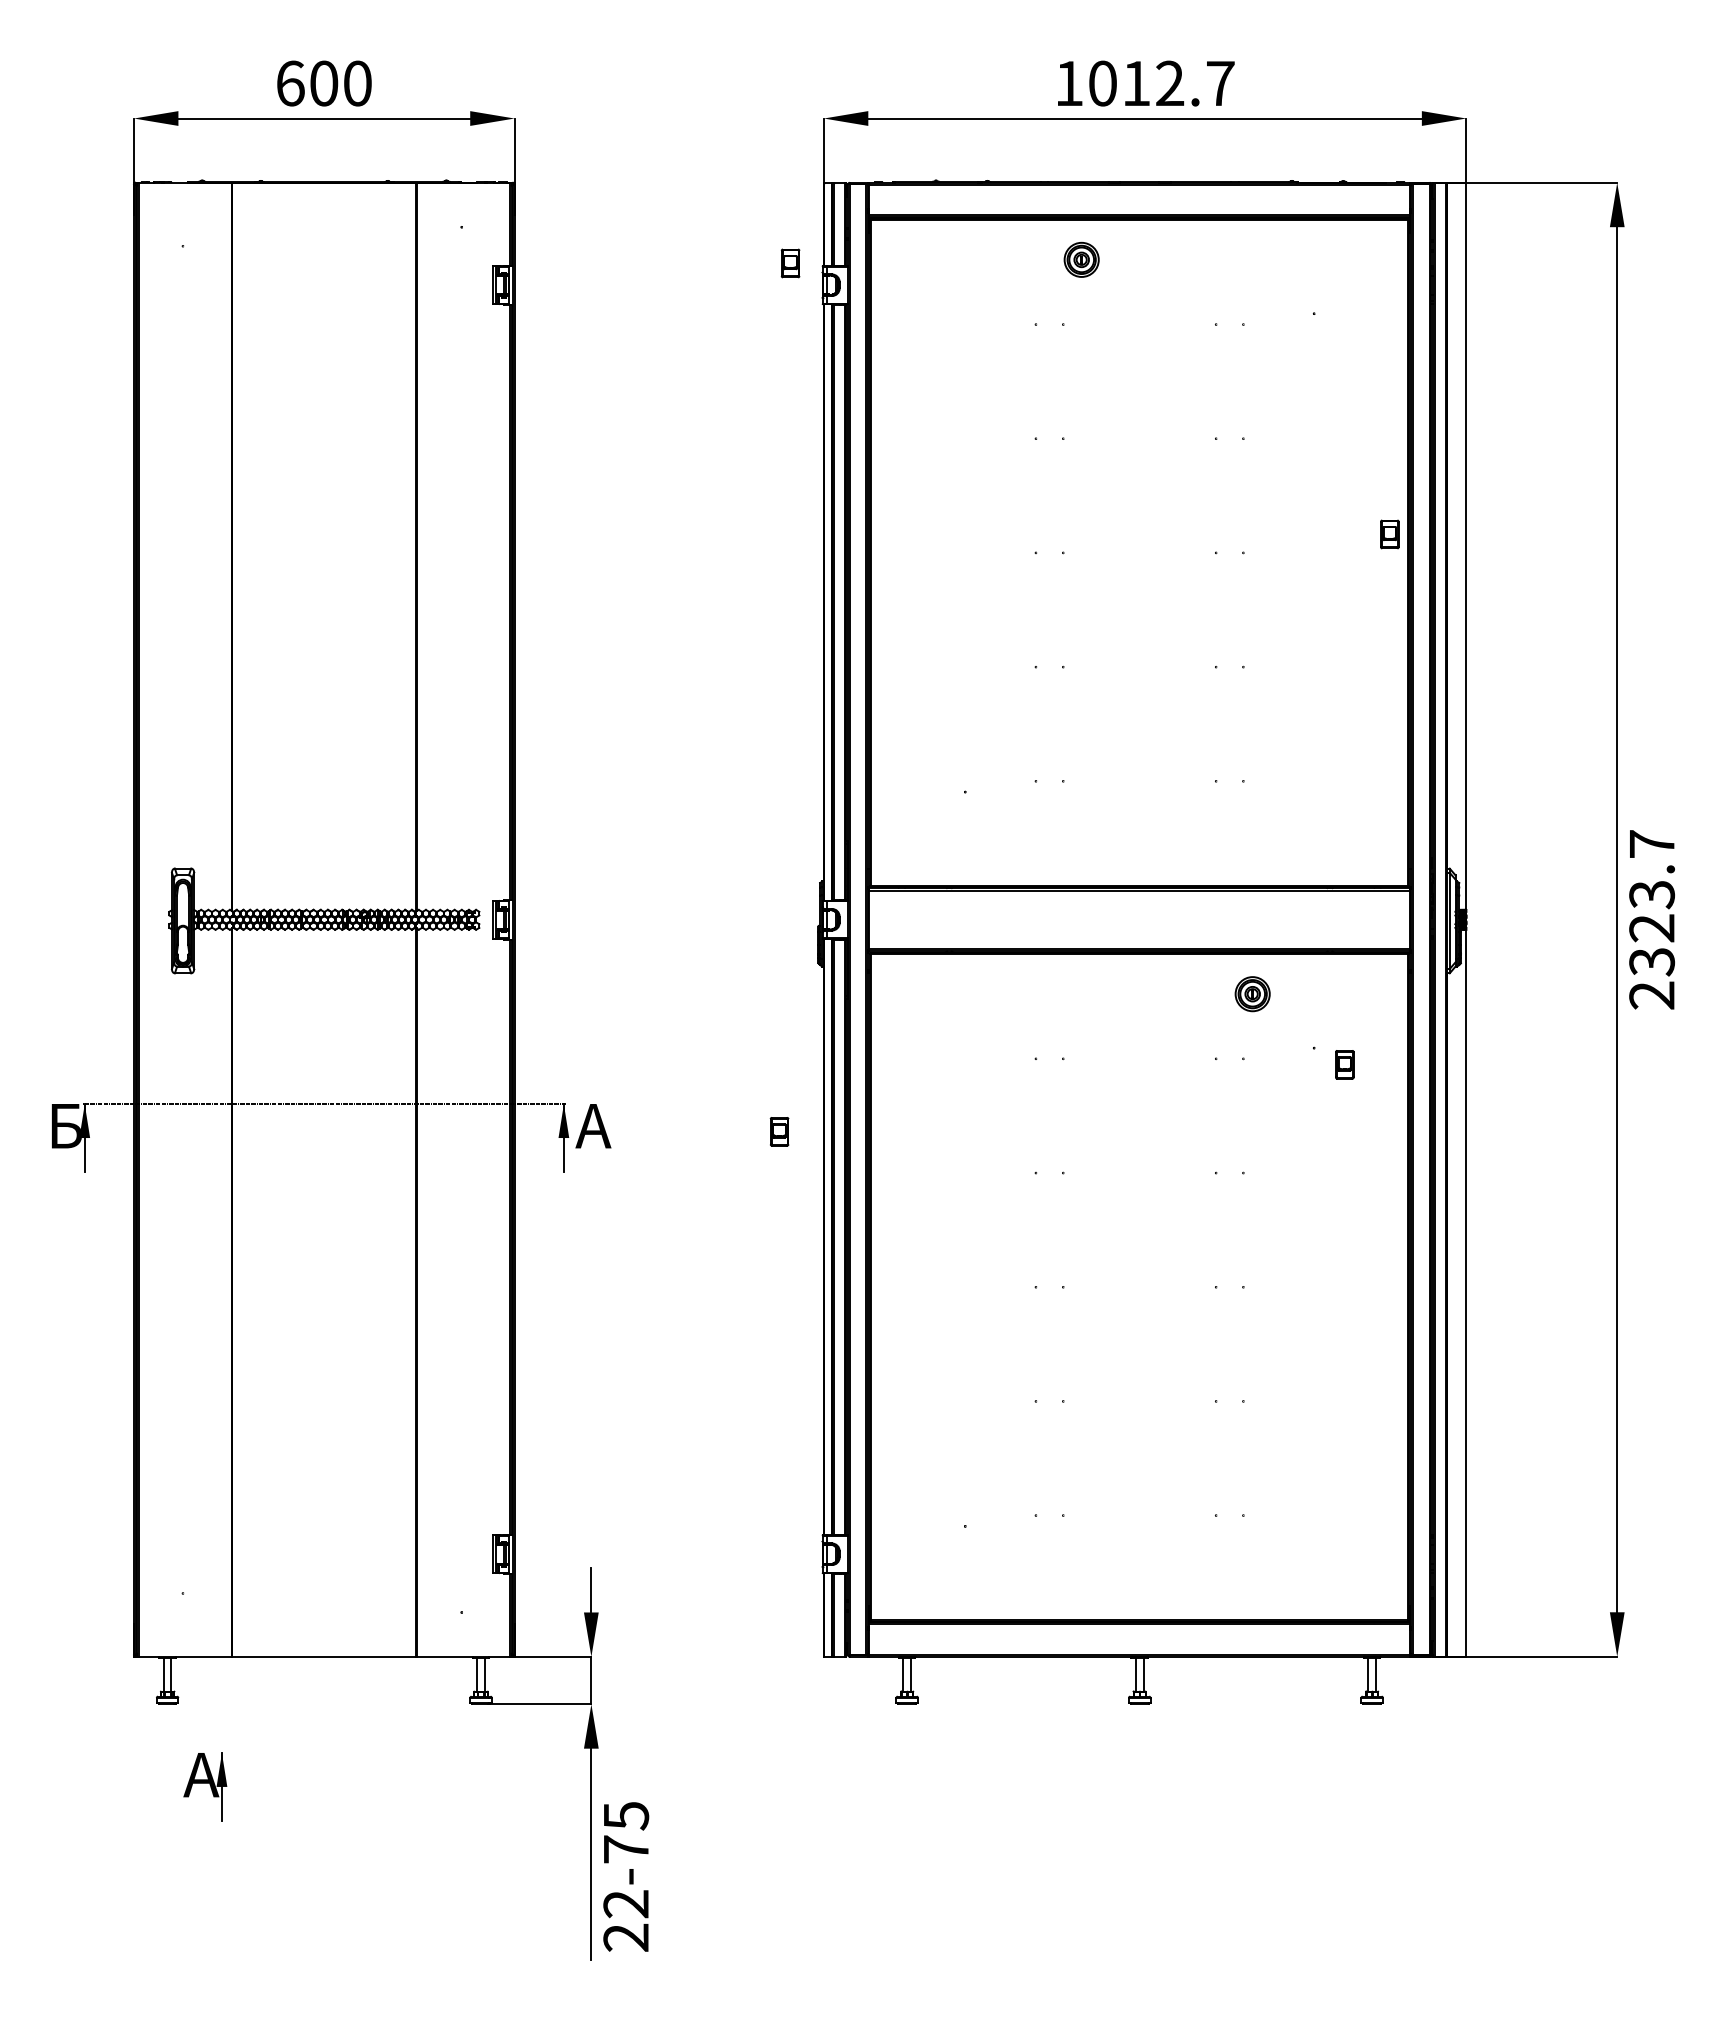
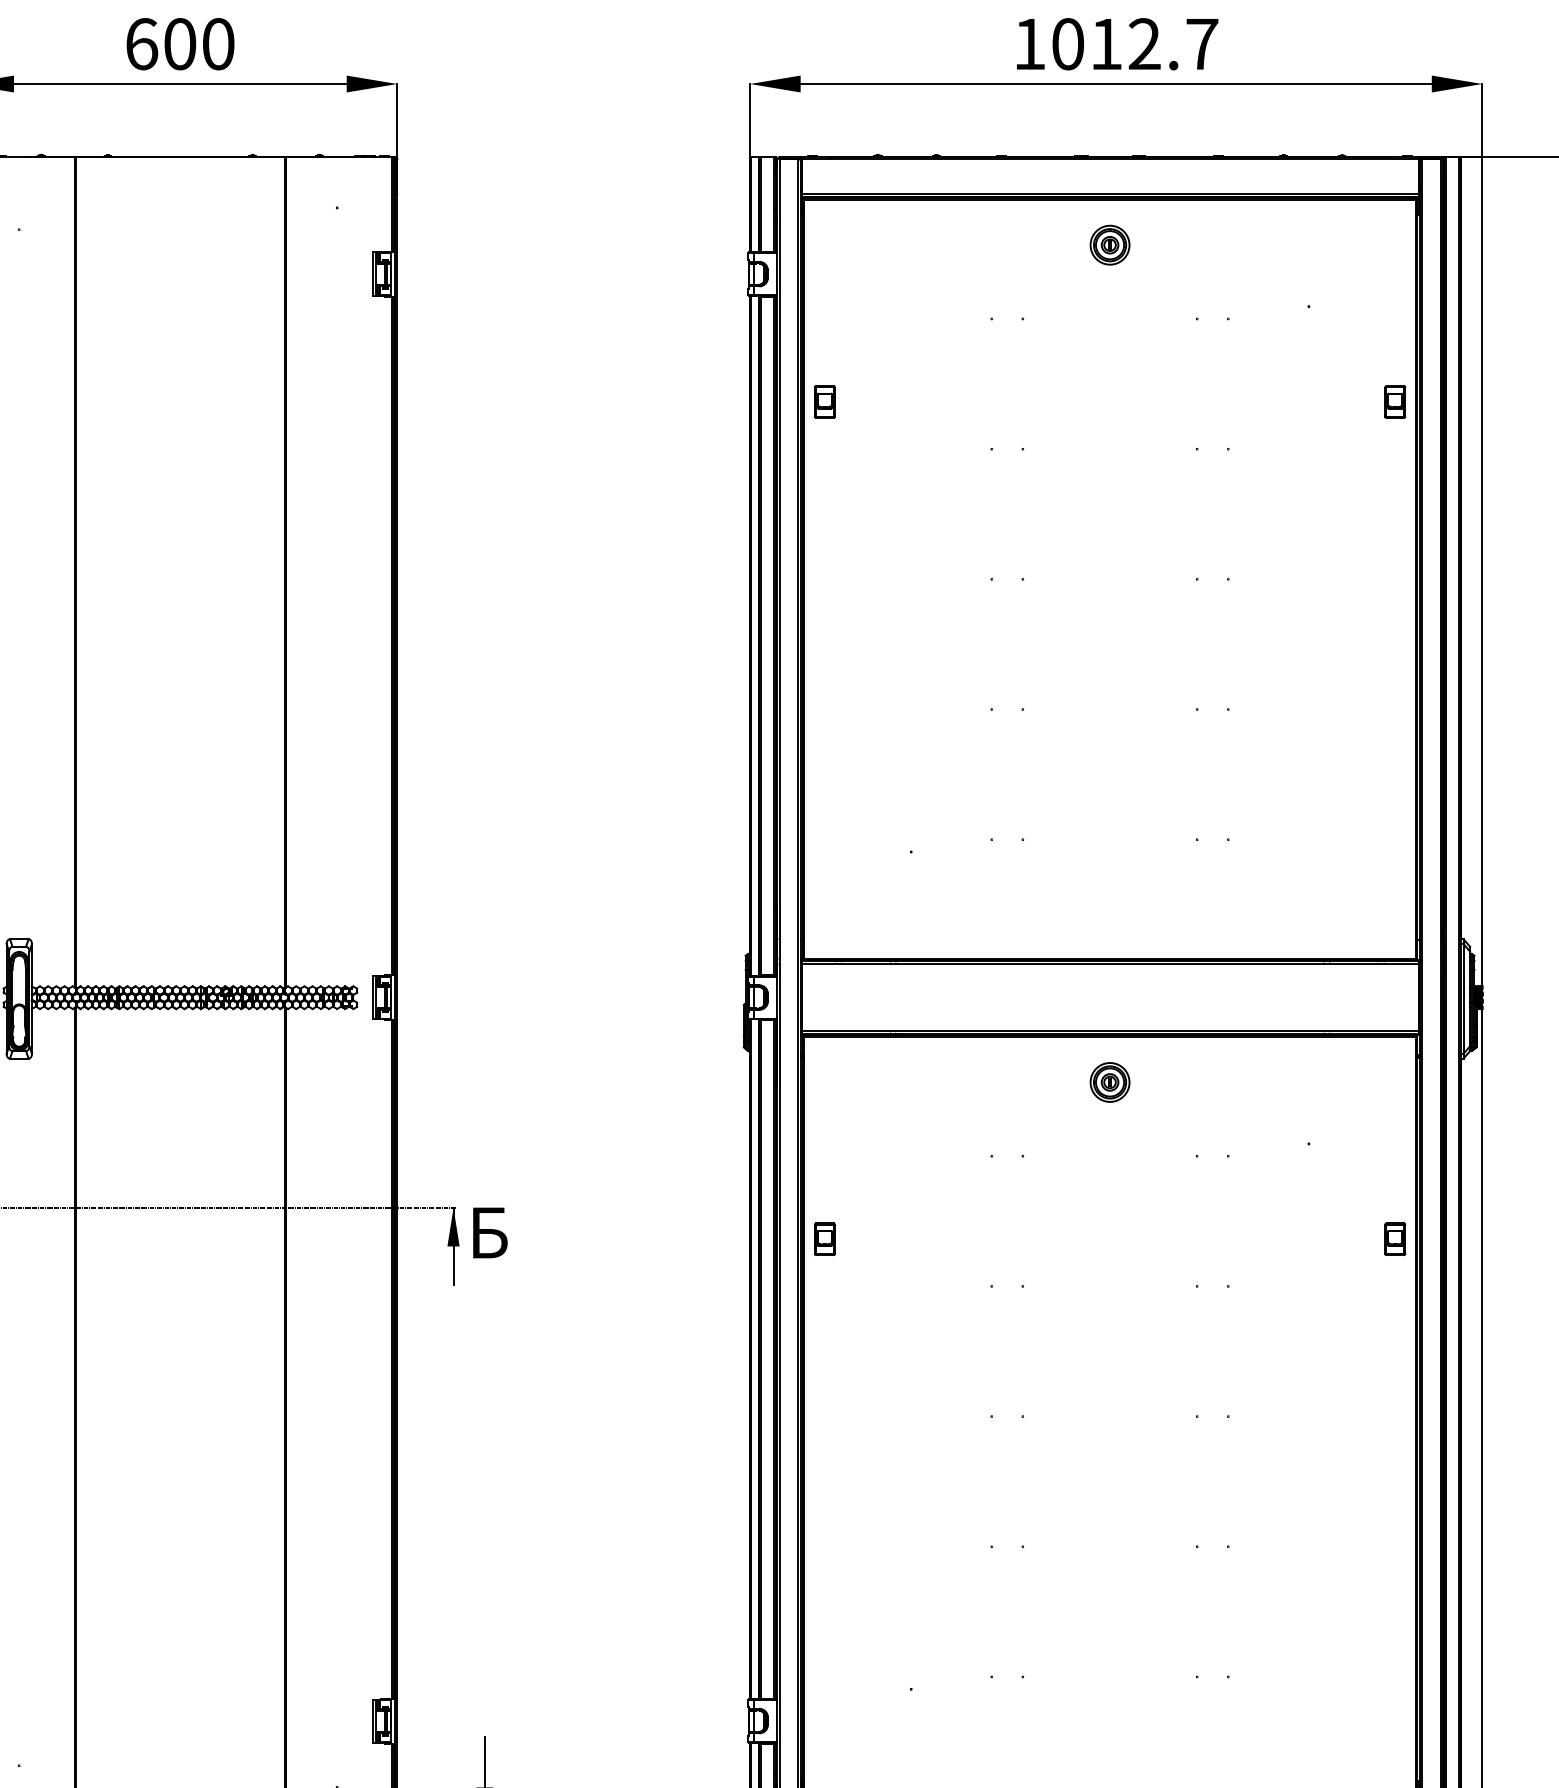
part: (1081, 259) -> (1109, 244), moved
part: (790, 263) -> (824, 402), moved
part: (1389, 534) -> (1394, 402), moved
part: (1252, 994) -> (1109, 1082), moved
part: (1344, 1064) -> (1394, 1239), moved
text: (593, 1126) -> (487, 1233), А -> Б
part: (779, 1131) -> (824, 1239), moved

